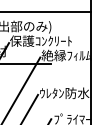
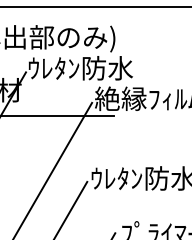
text: (40, 40) -> (92, 66), 保護ｺﾝｸﾘｰﾄ -> ｳﾚﾀﾝ防水

